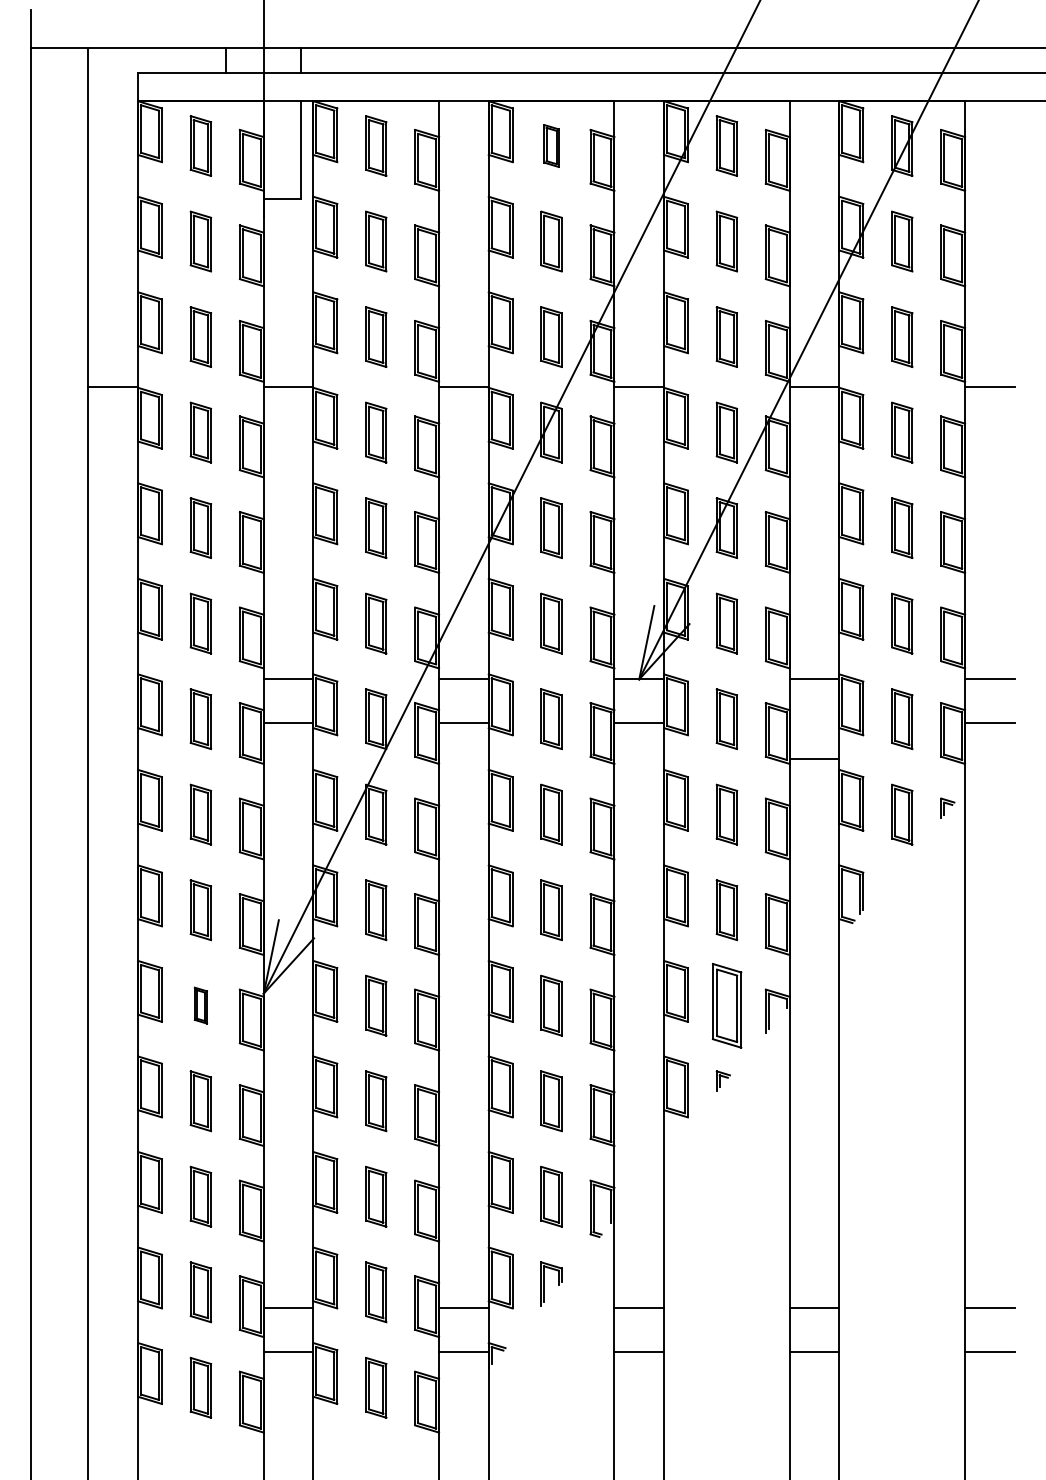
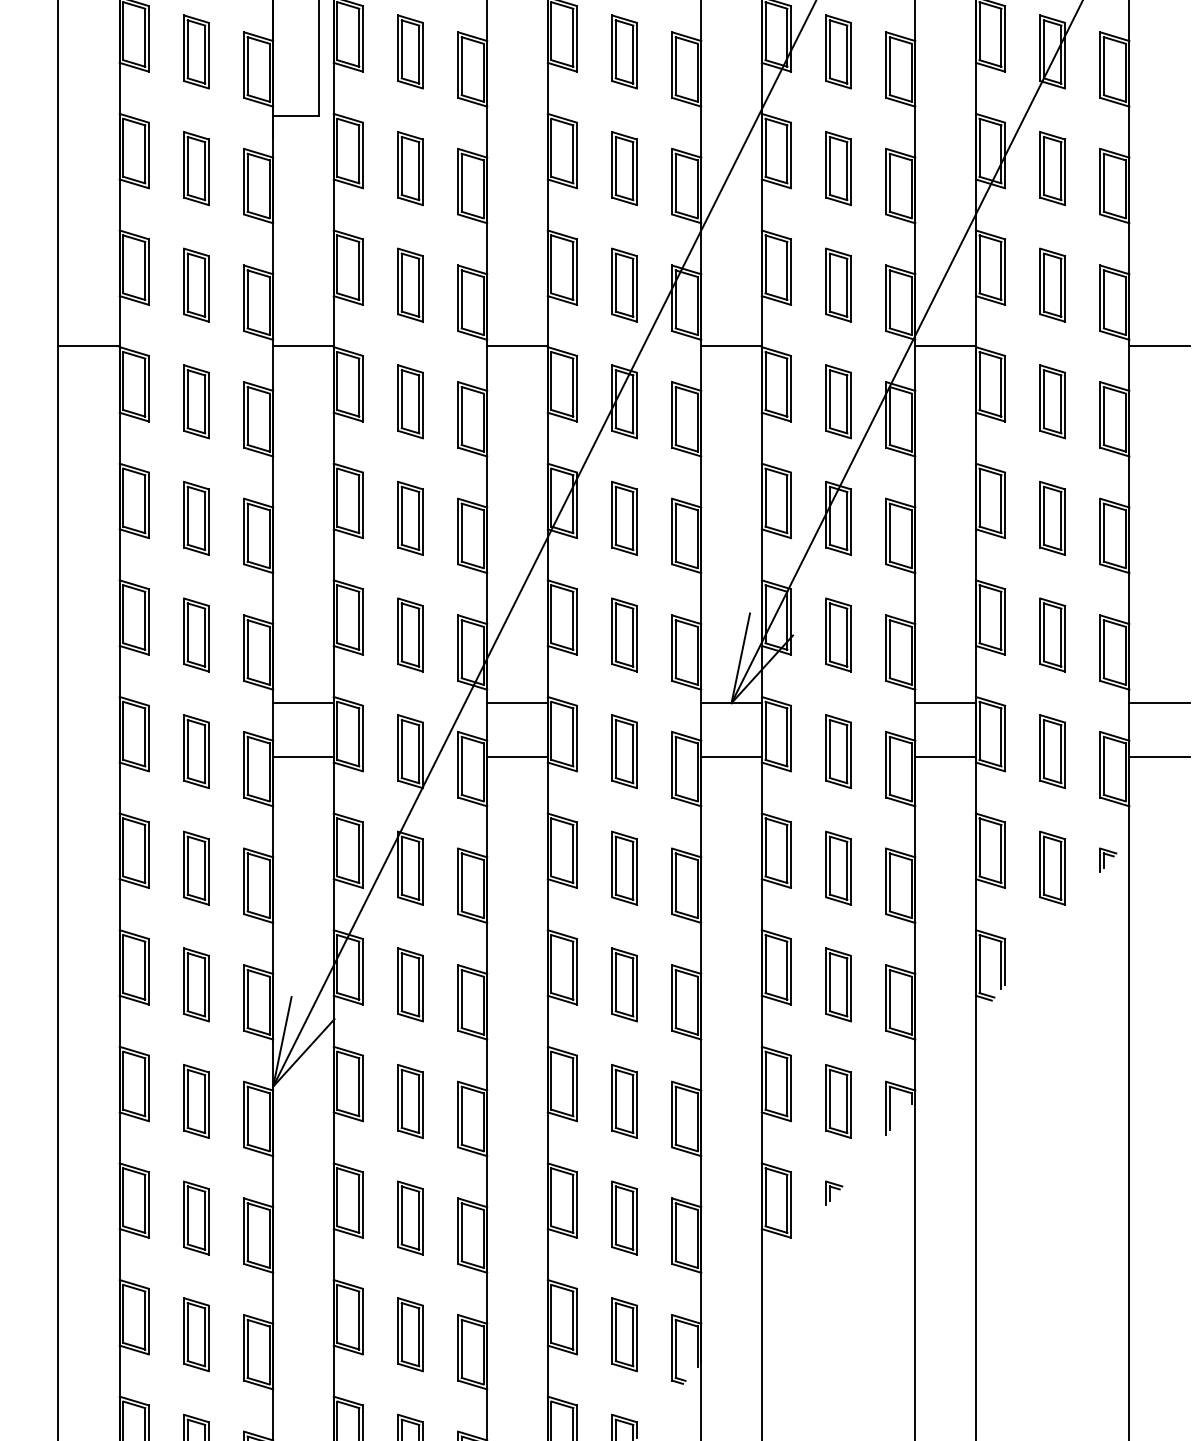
part: (551, 145) -> (624, 51), size x1.43
line: (814, 759) -> (945, 756), moved
part: (200, 1005) -> (195, 1101), size x1.67
part: (726, 1005) -> (838, 1101), size x0.71

